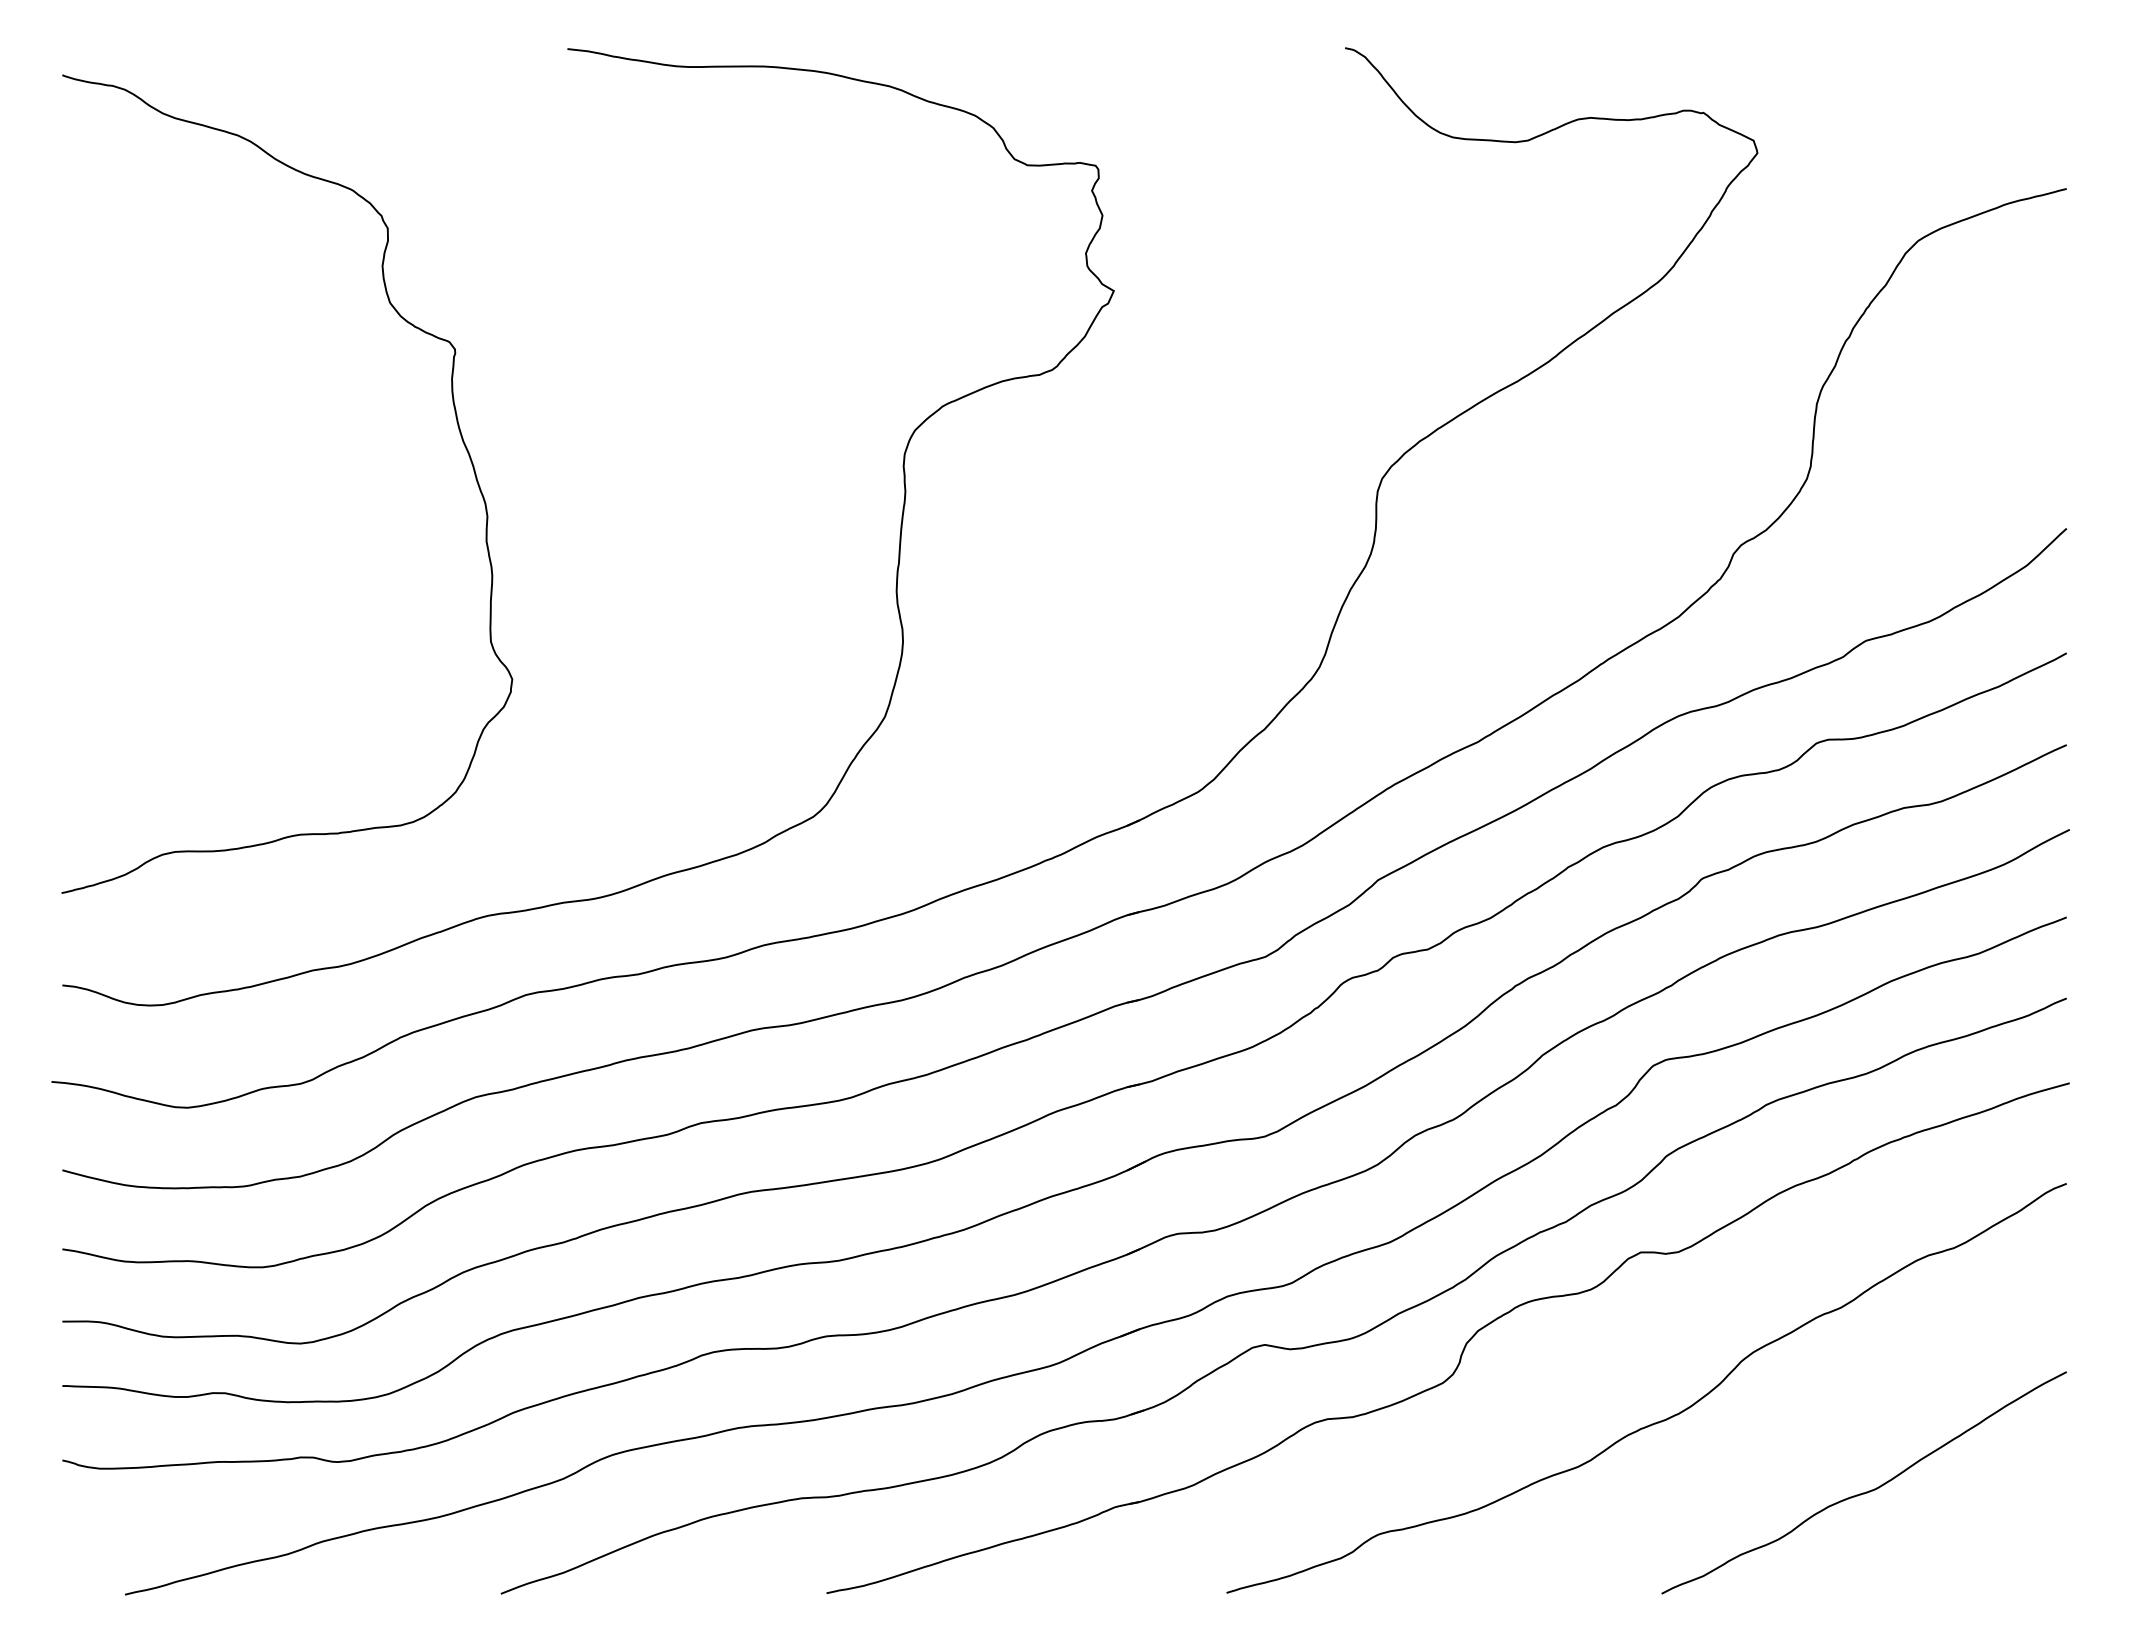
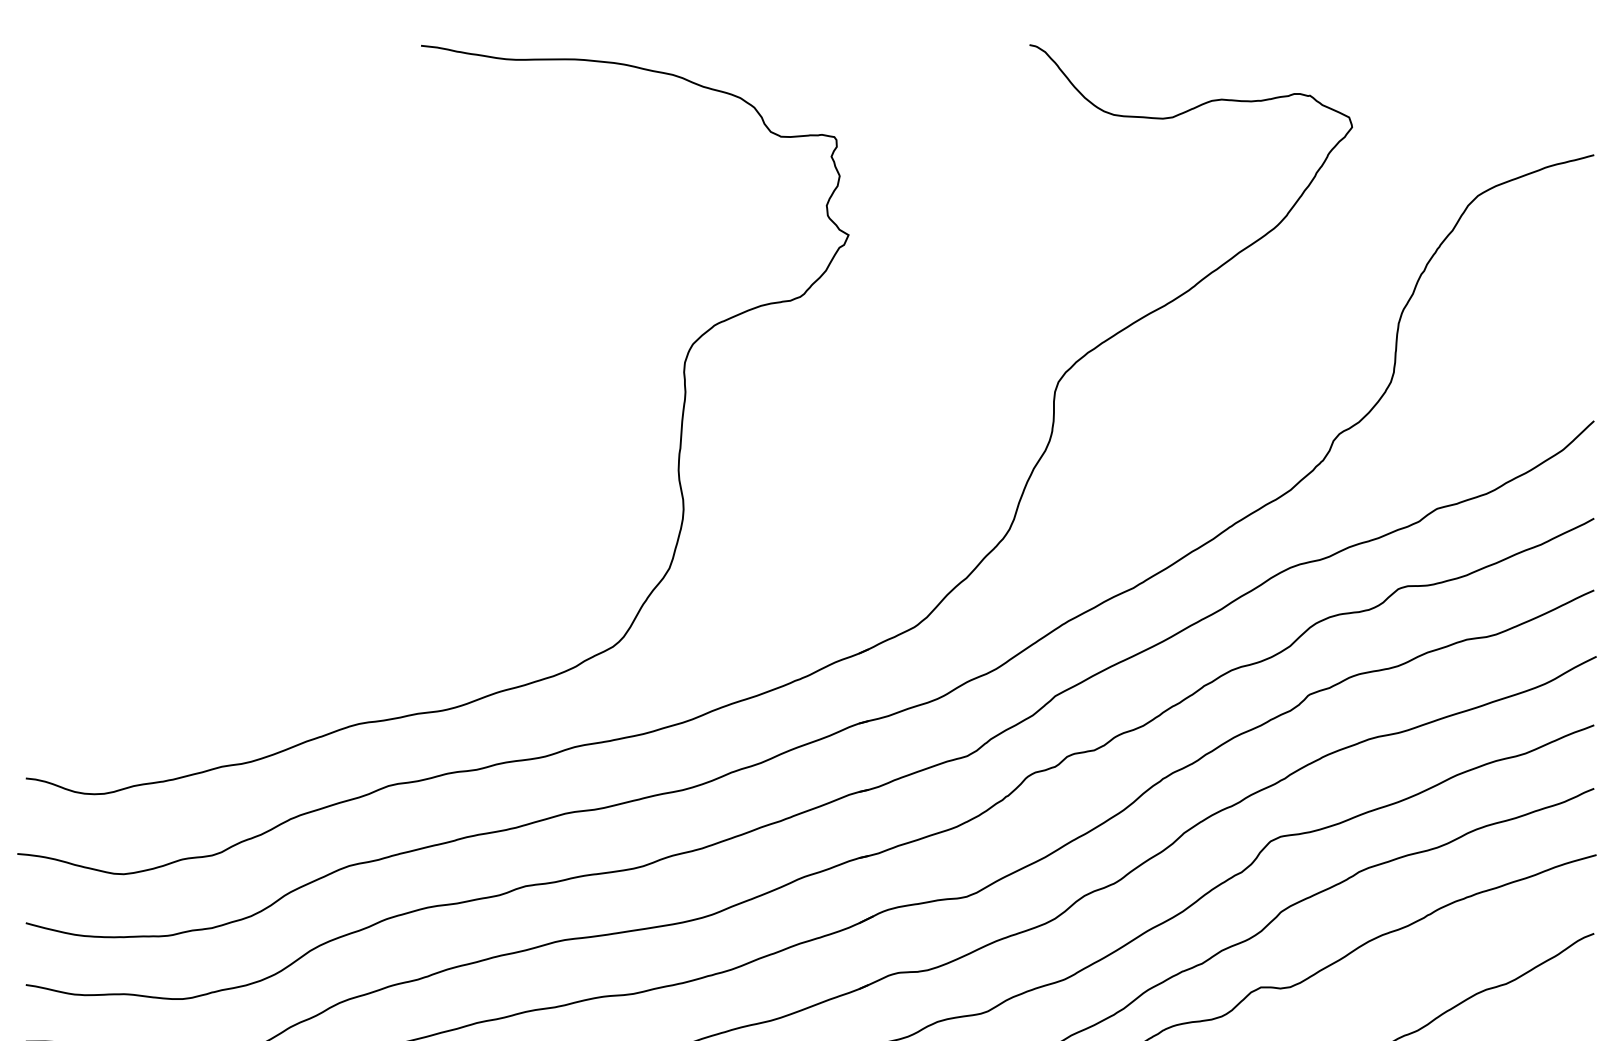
curve: (459, 433) -> (336, 346), removed

